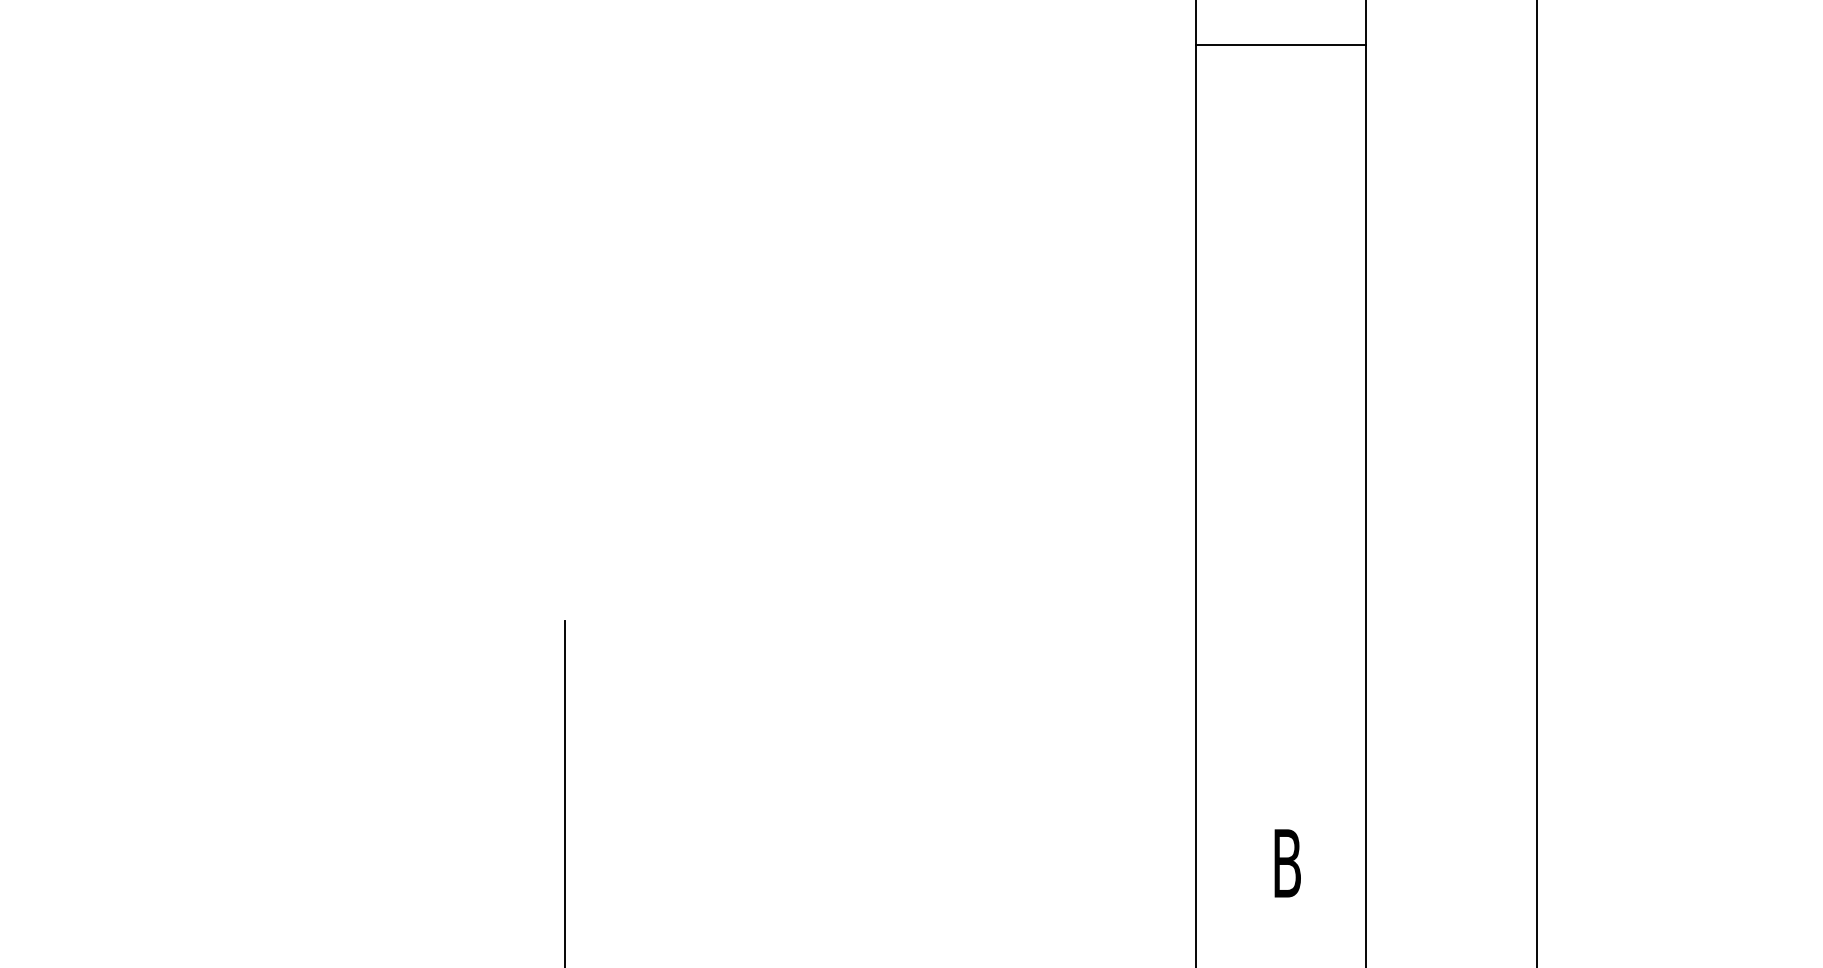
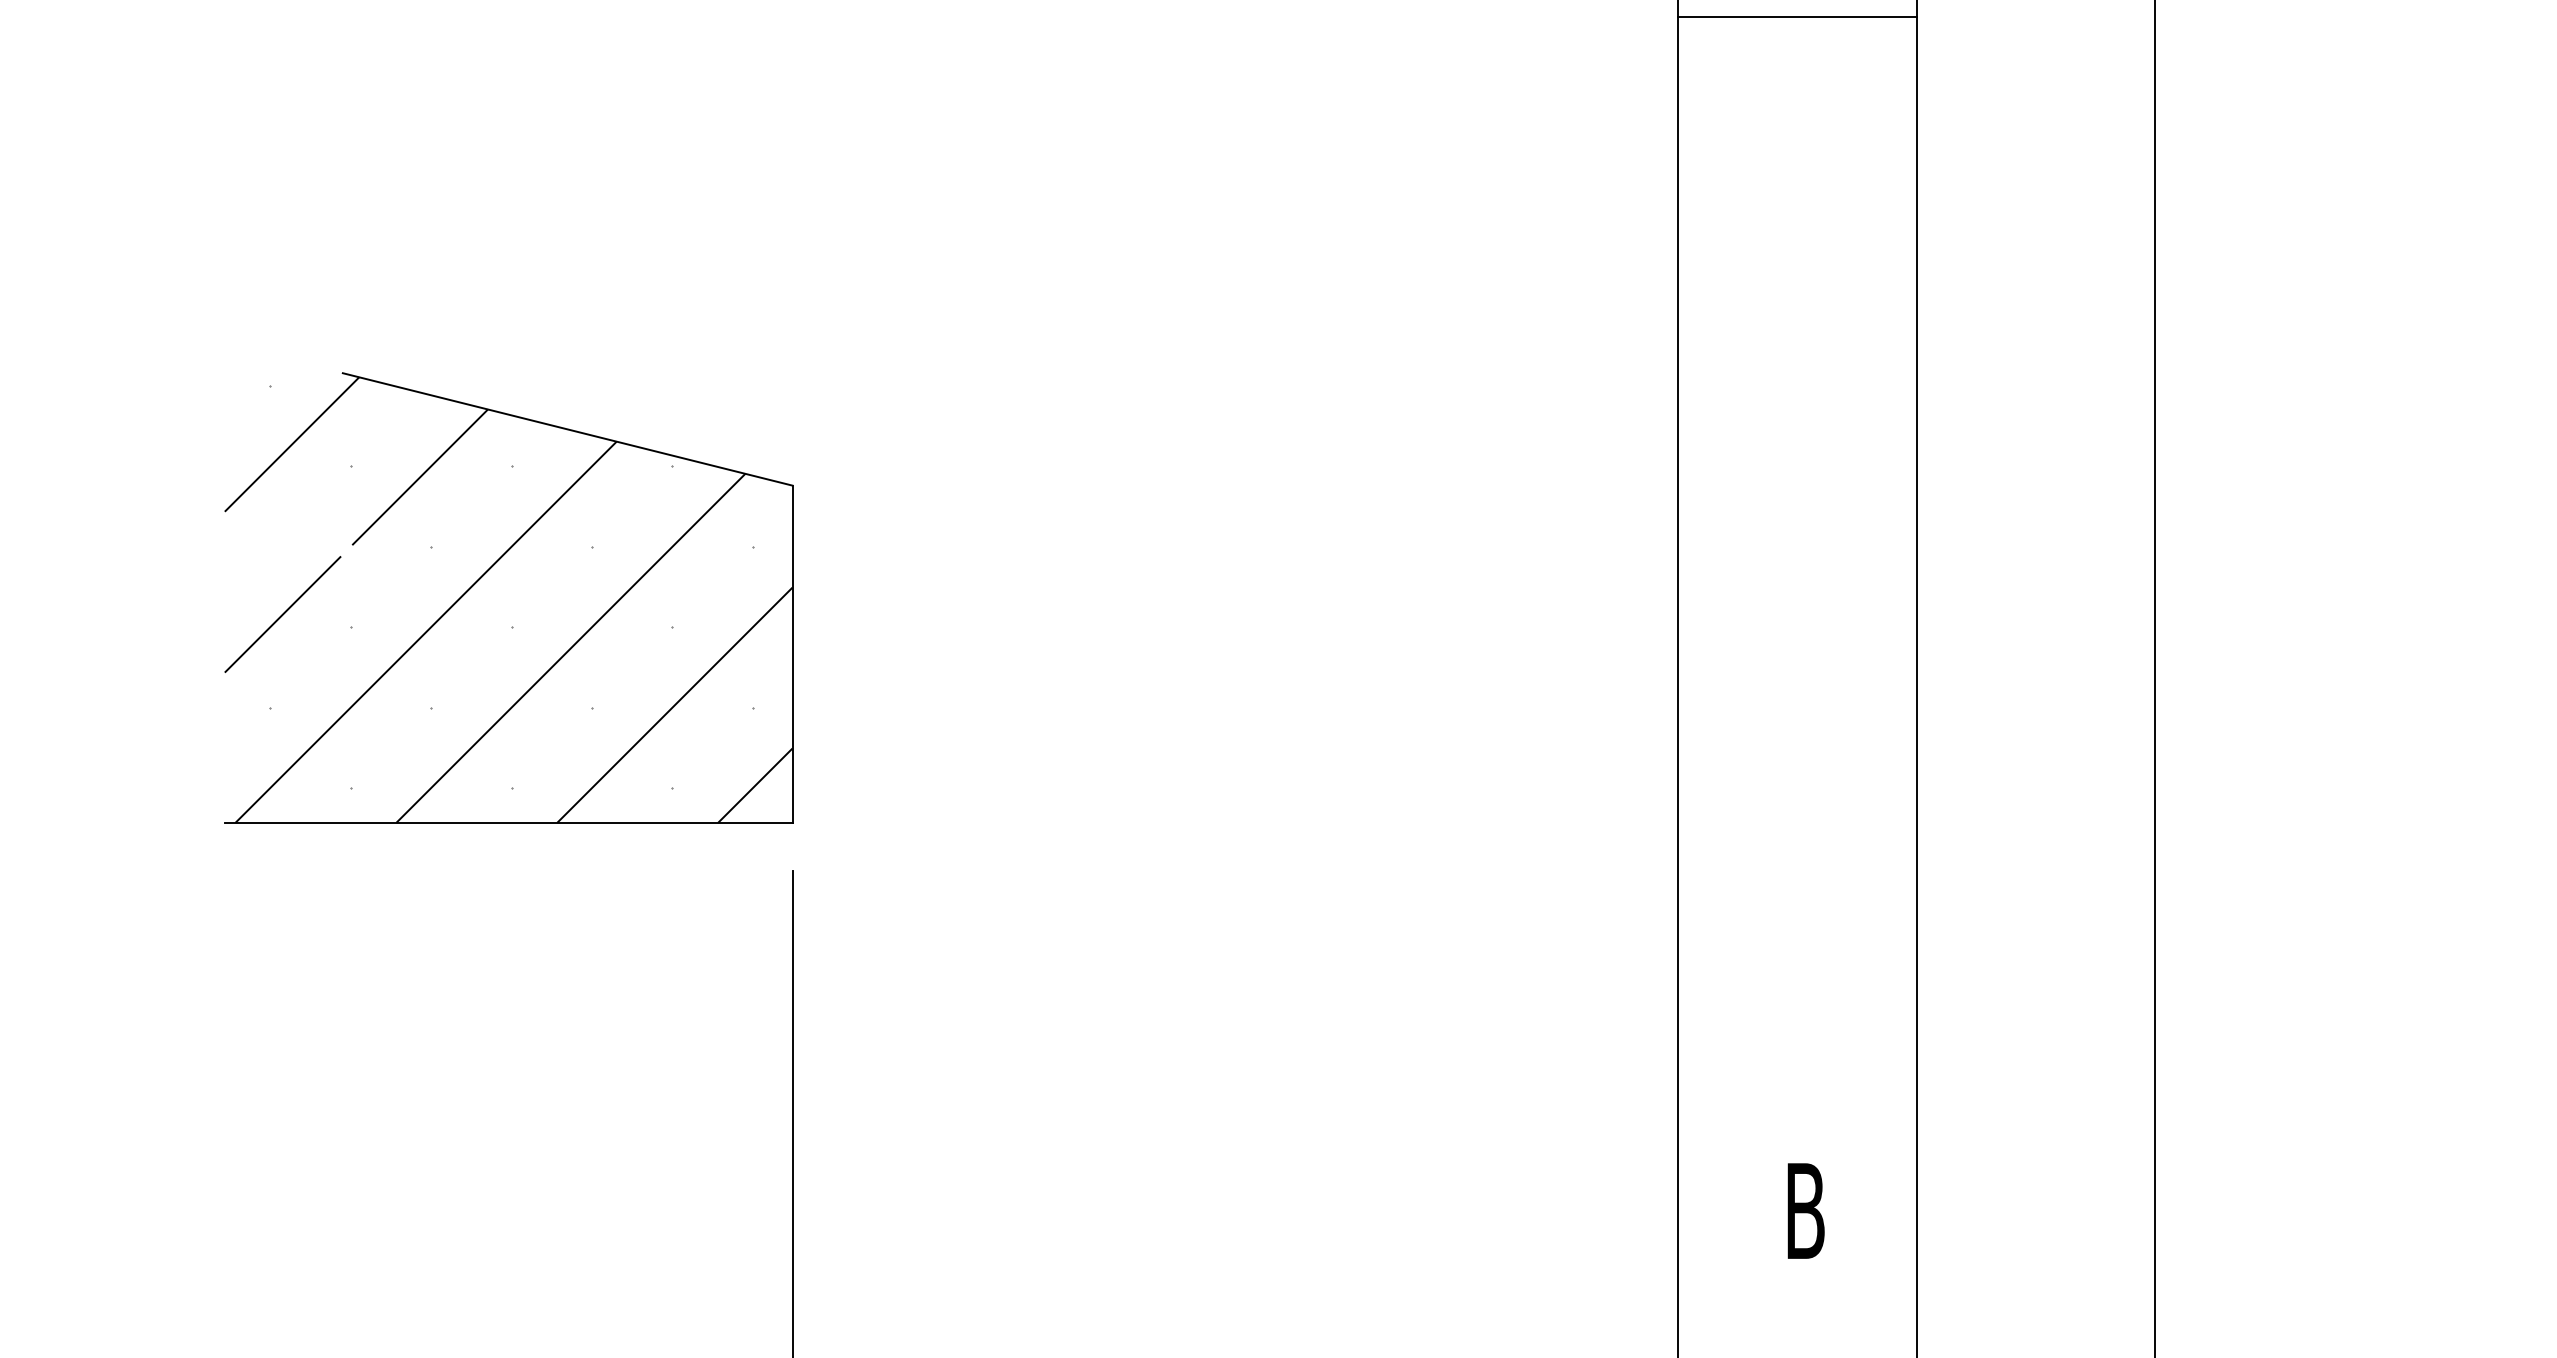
line: (1280, 45) -> (1796, 17), moved
part: (362, 425) -> (508, 597), added

